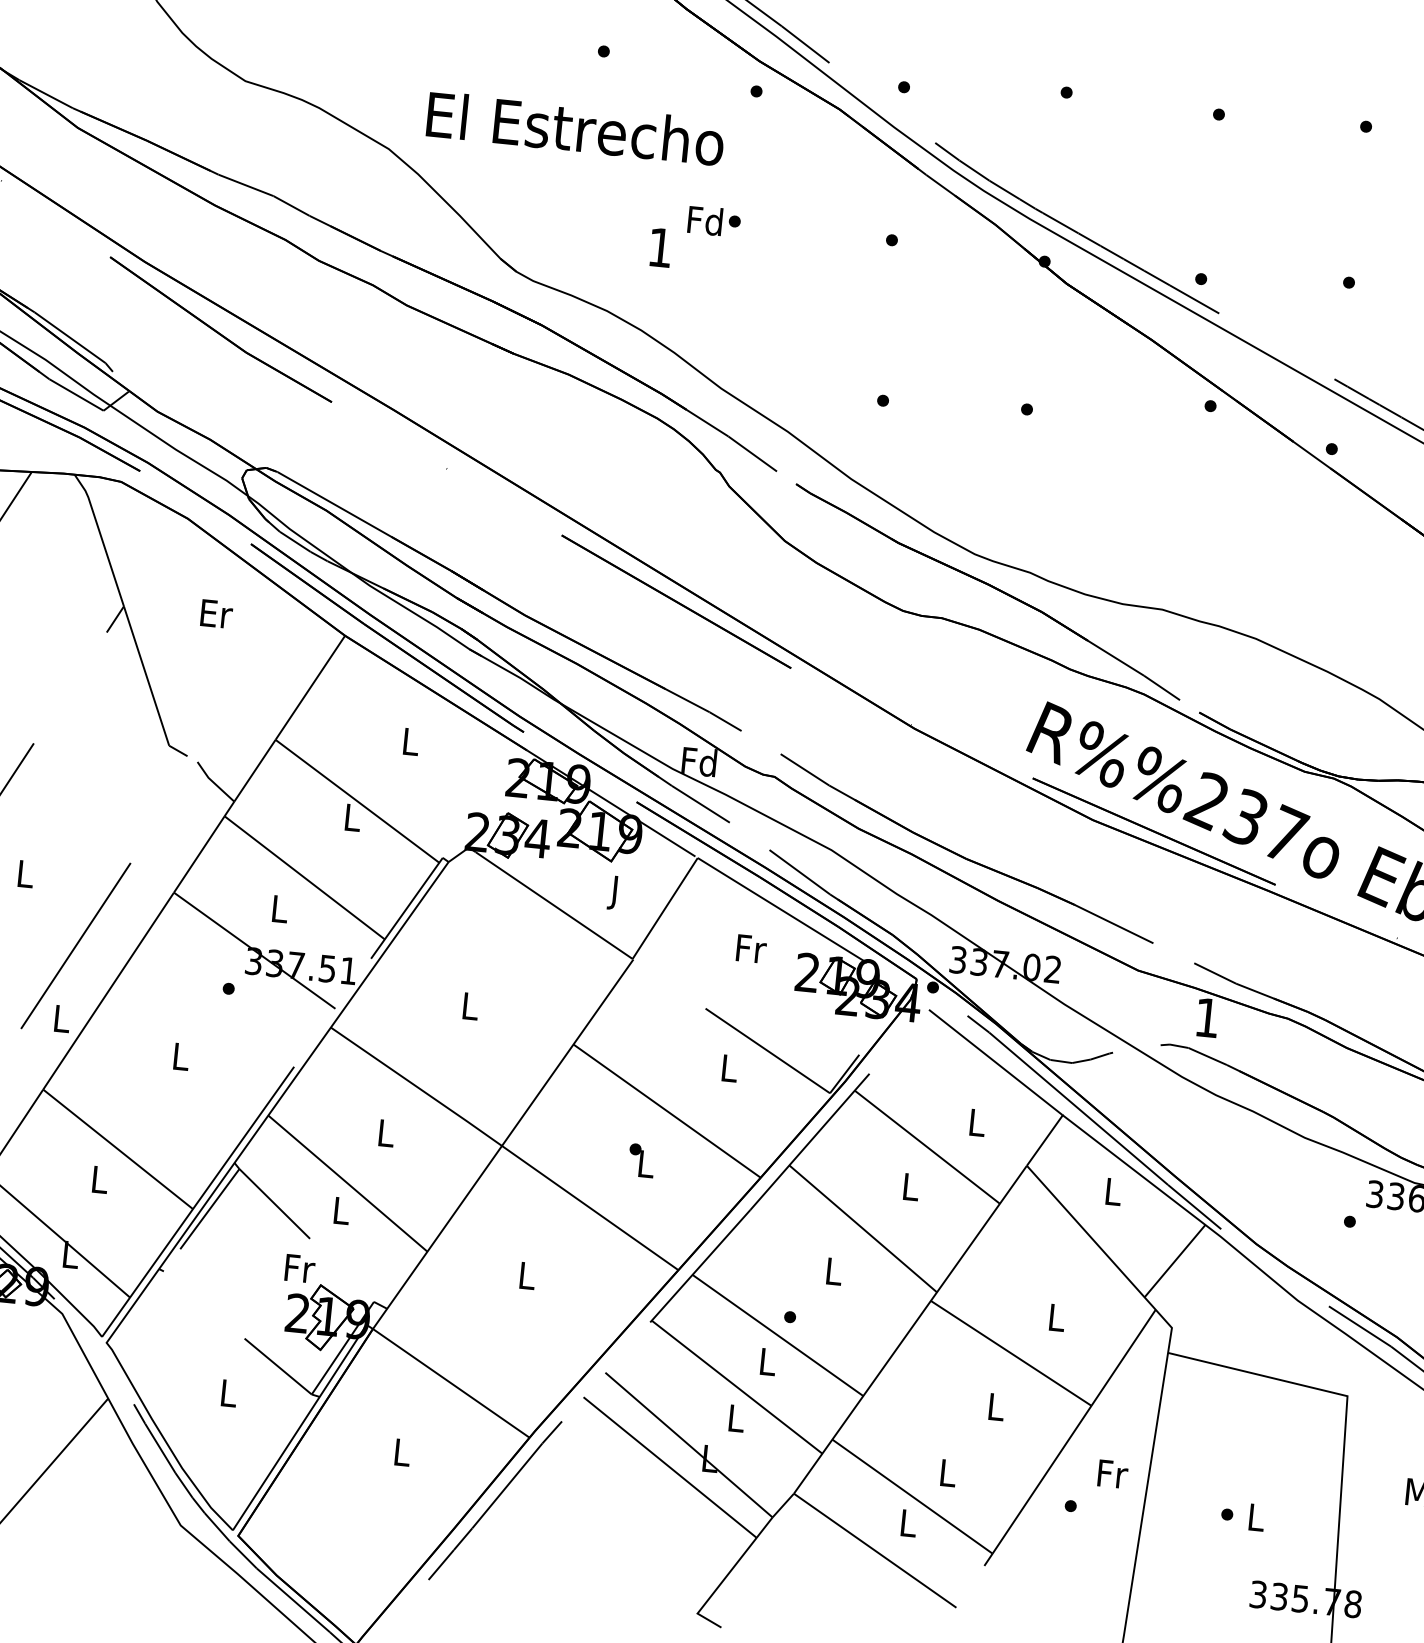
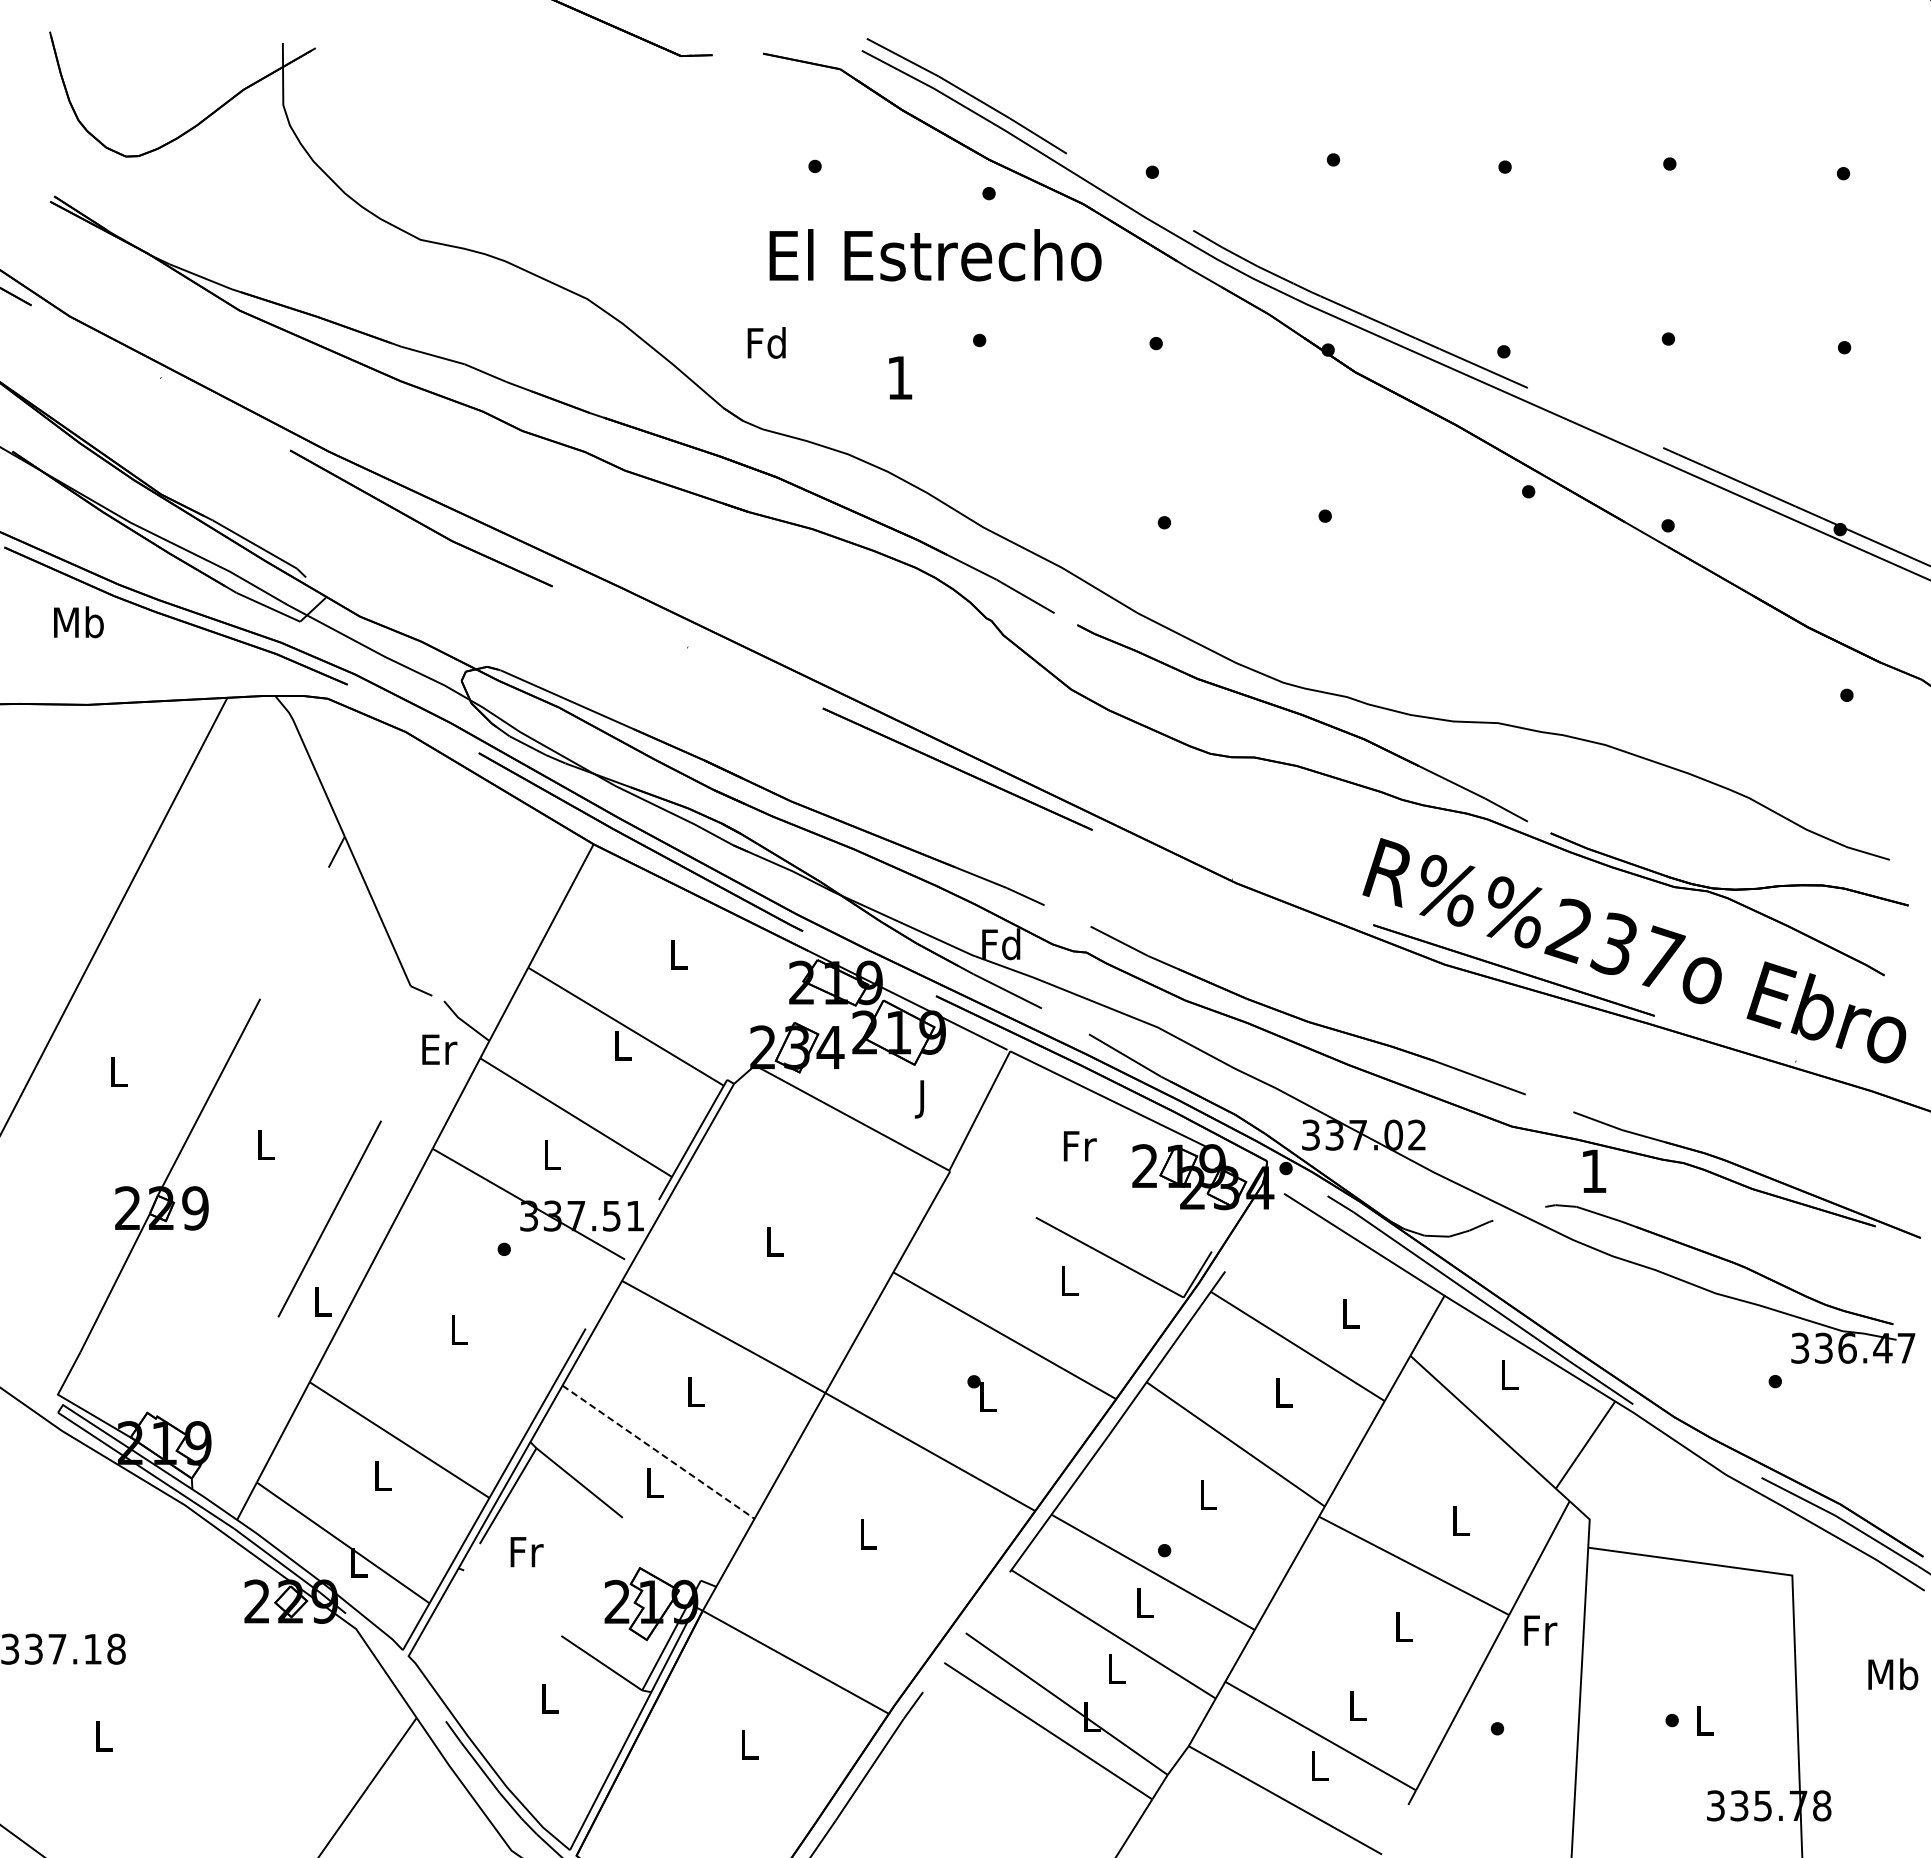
text: (575, 128) -> (935, 255), moved
text: (705, 220) -> (766, 342), moved
text: (216, 613) -> (439, 1049), moved
line: (347, 1183) -> (658, 1452), solid -> dashed
text: (299, 1269) -> (526, 1552), moved
text: (1112, 1474) -> (1540, 1630), moved

